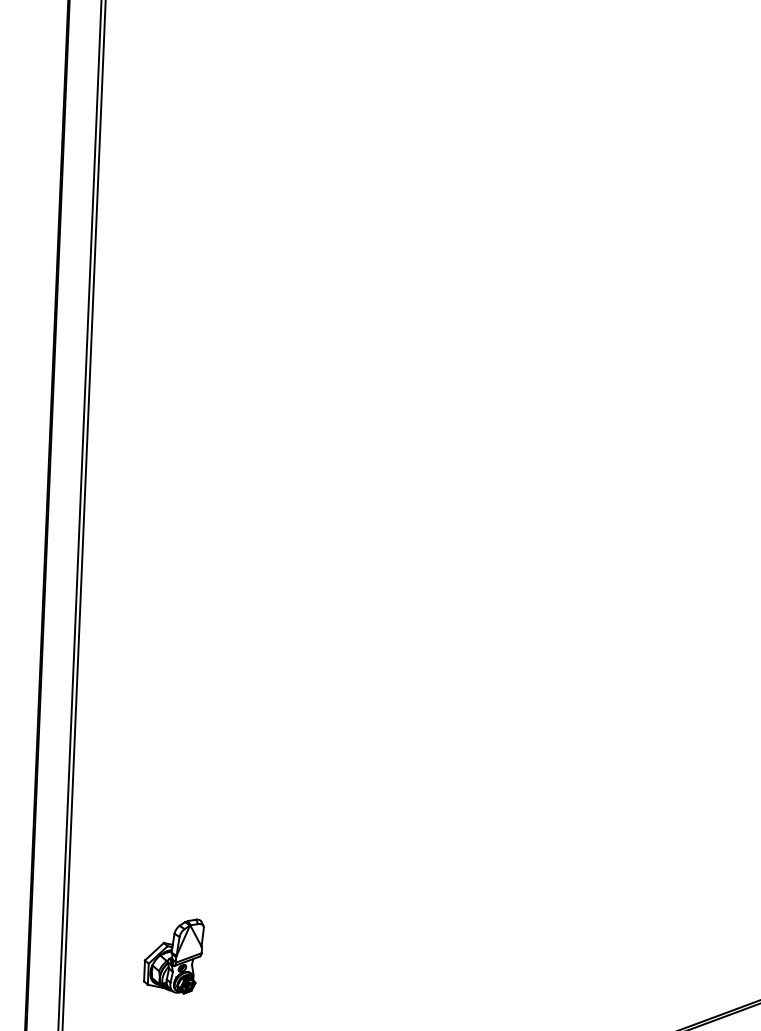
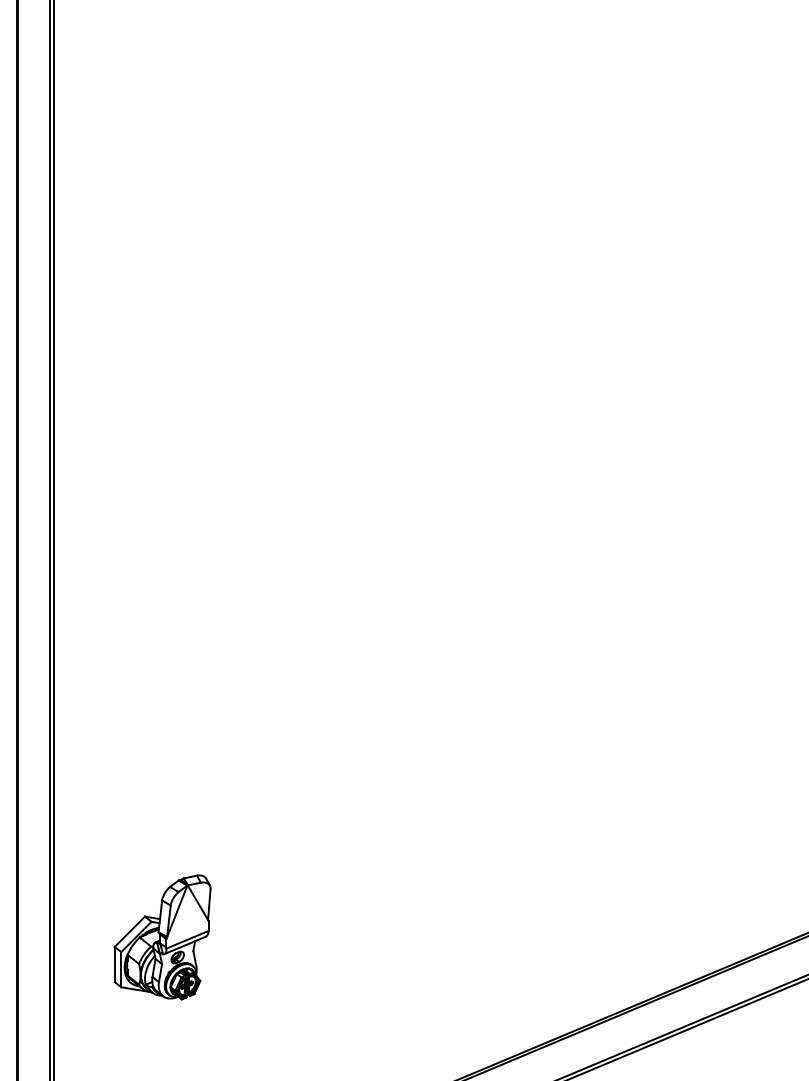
part: (173, 955) -> (162, 937), size x1.67

